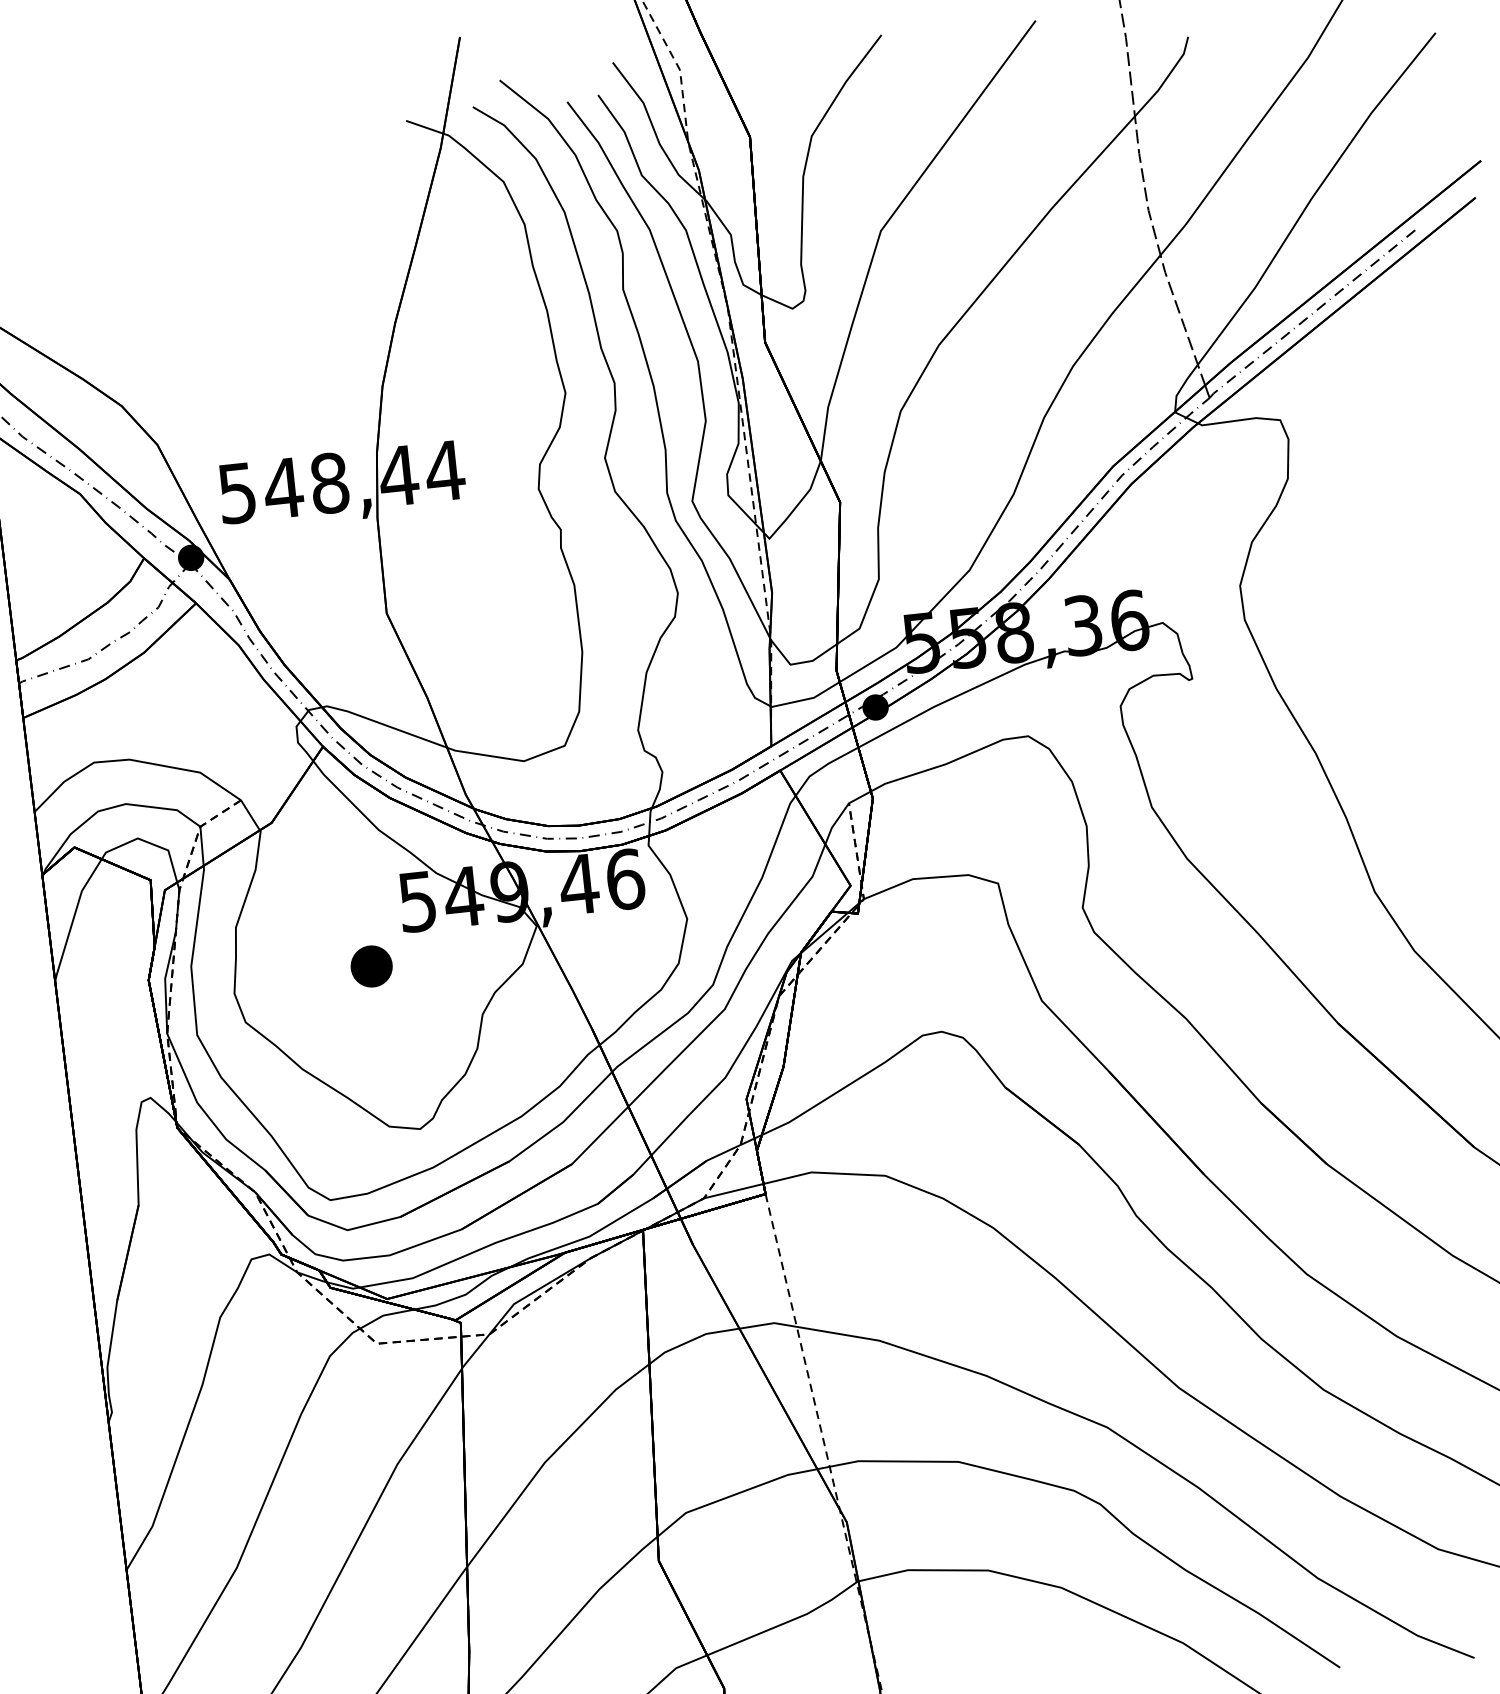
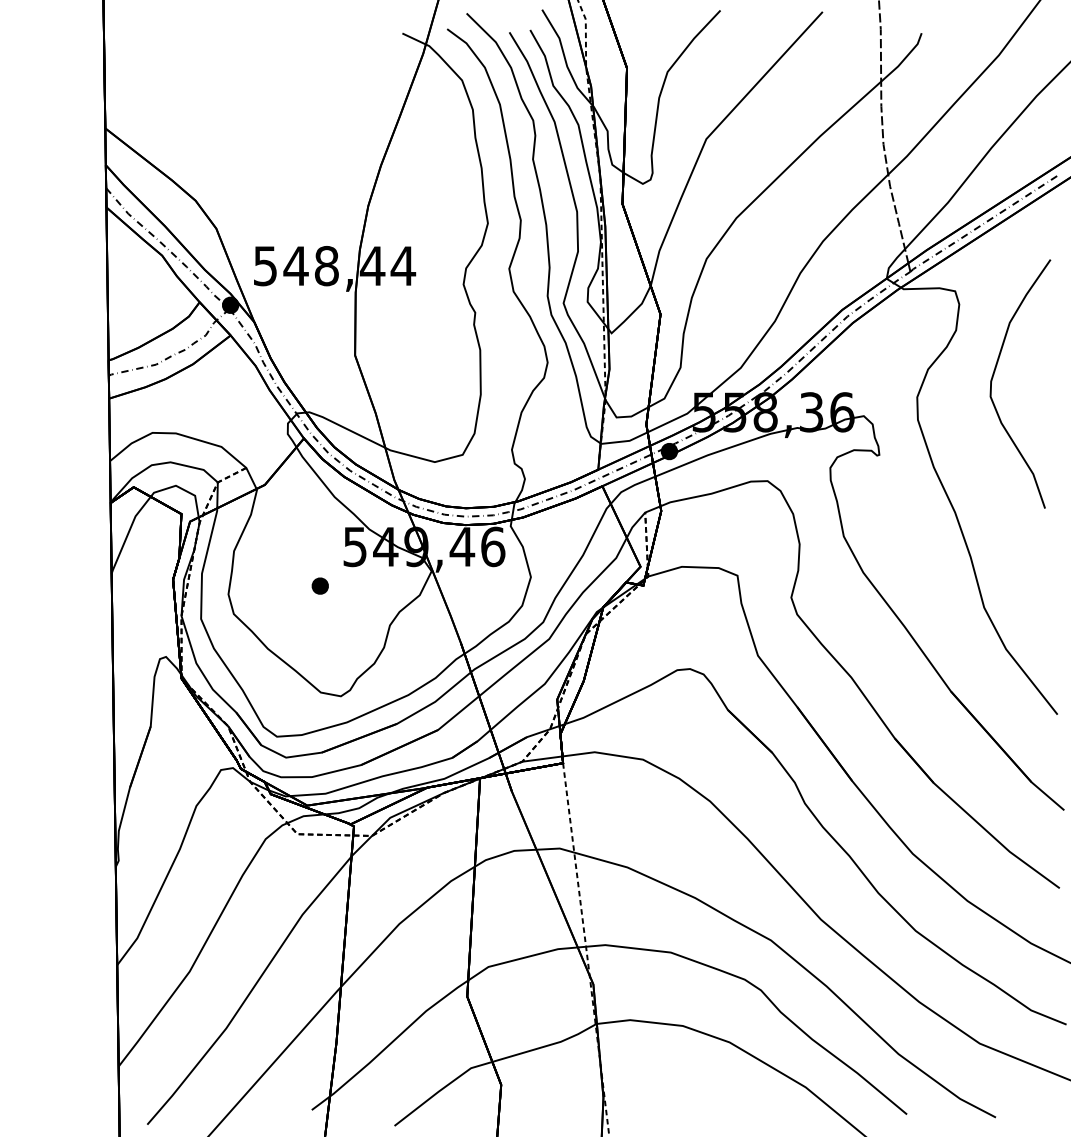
curve: (1352, 539) -> (994, 374), added
part: (370, 965) -> (319, 585), size x0.62

